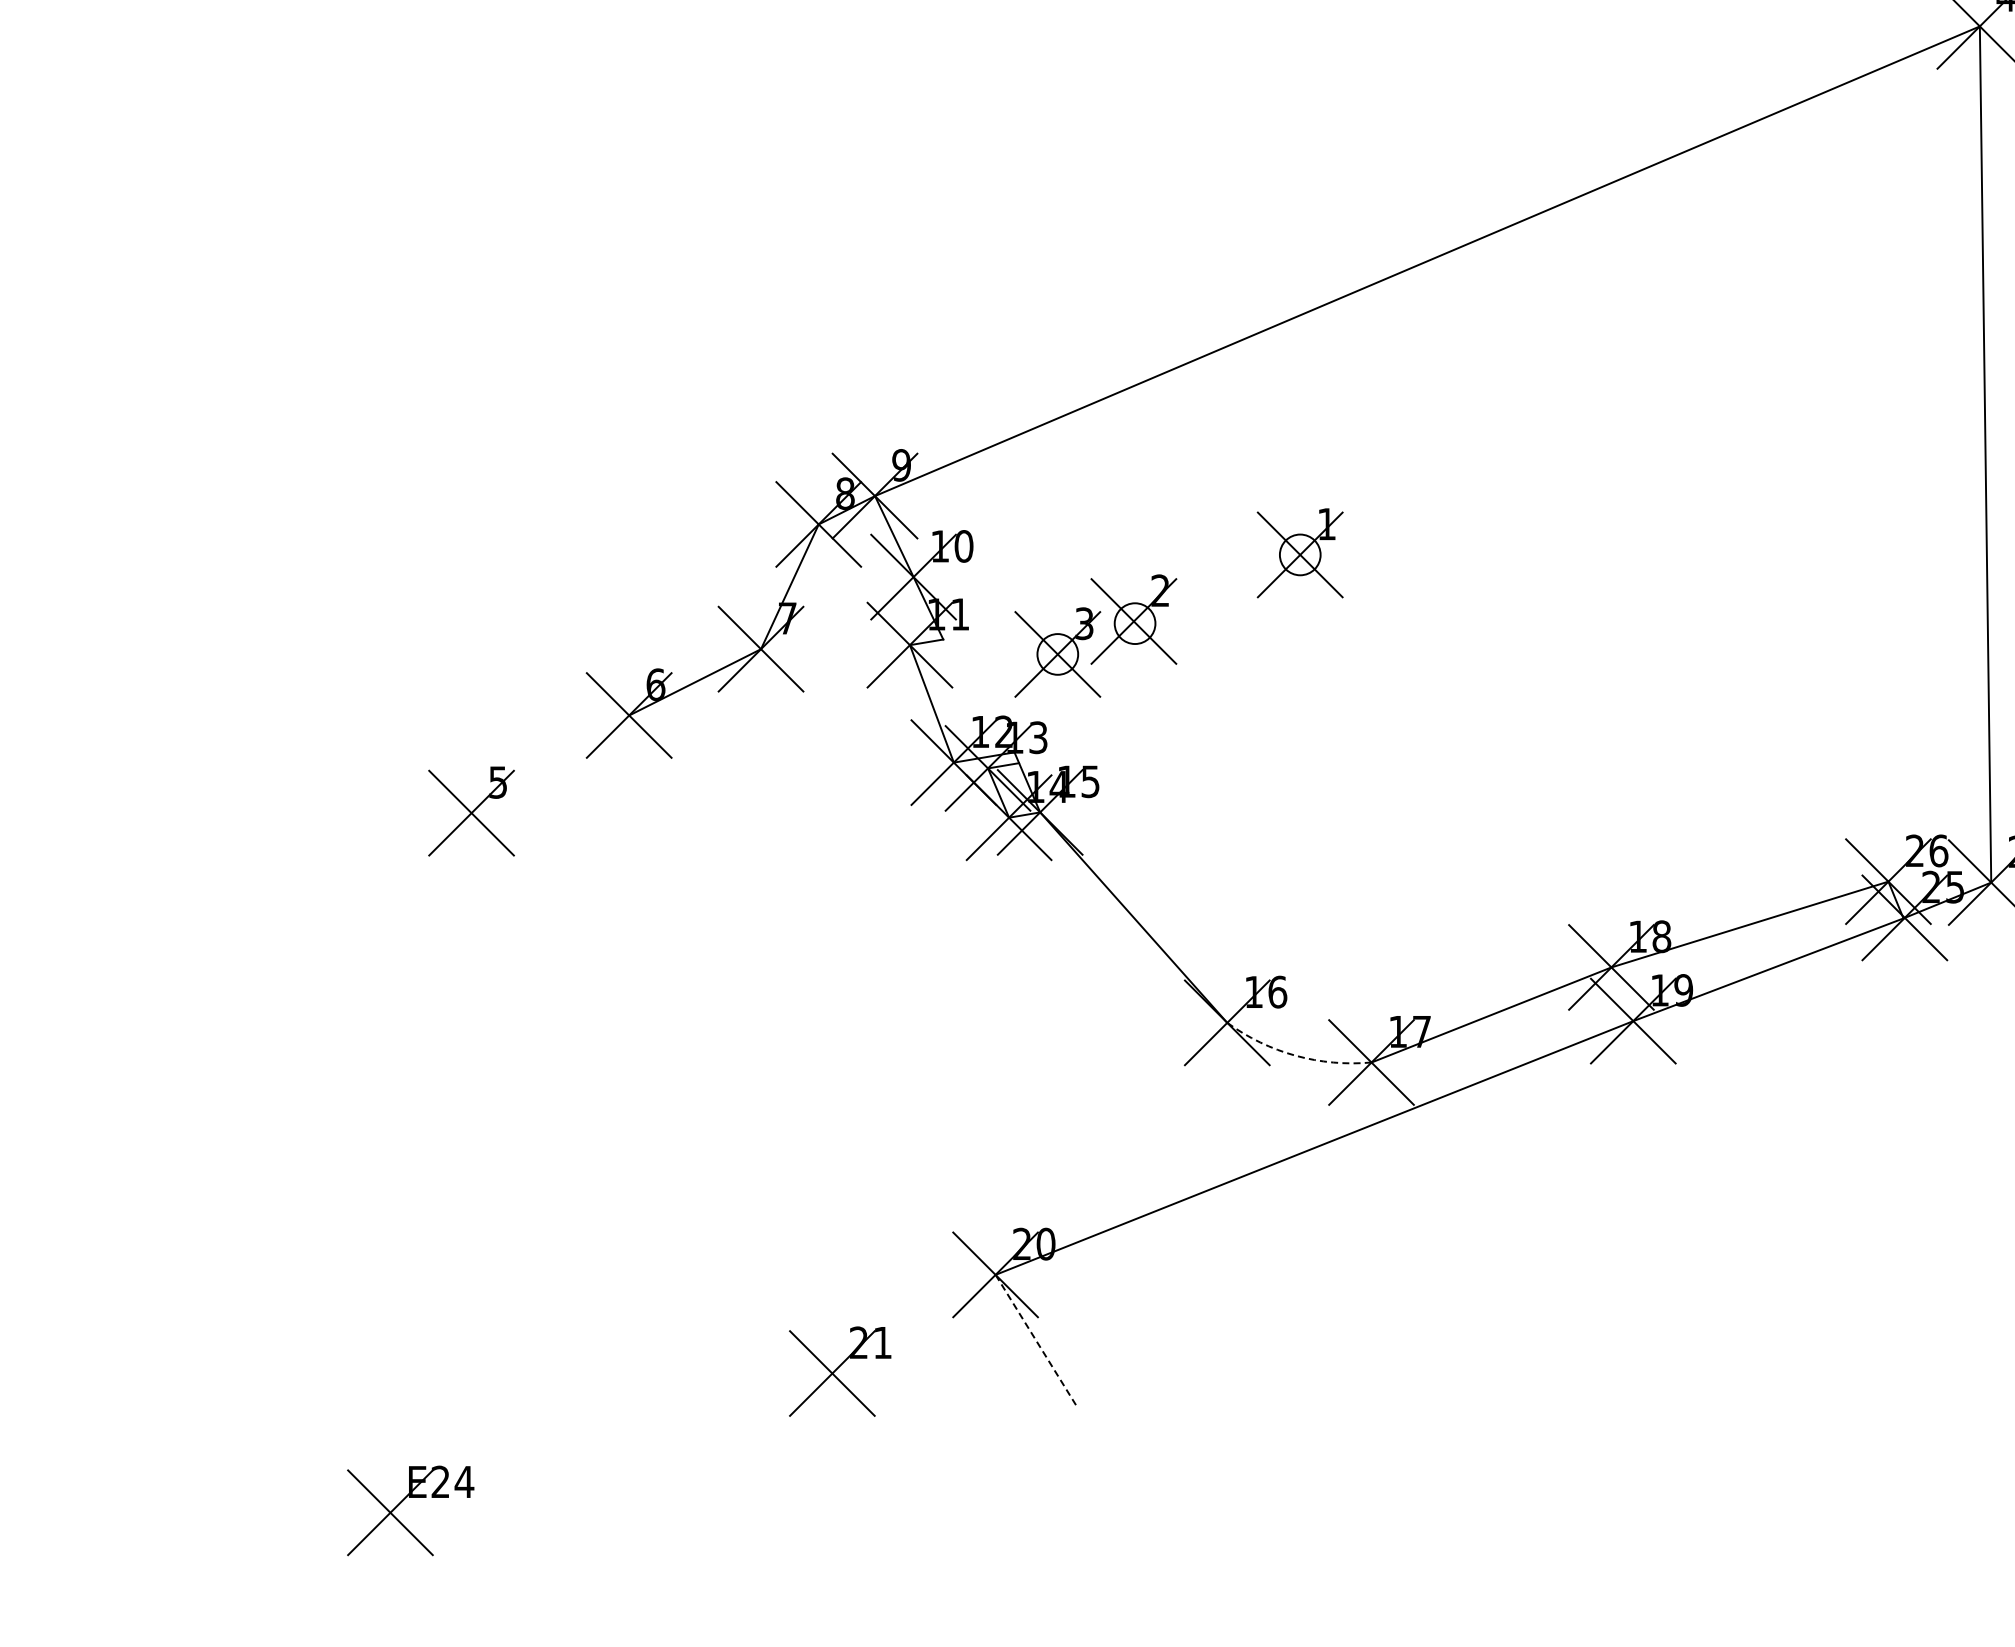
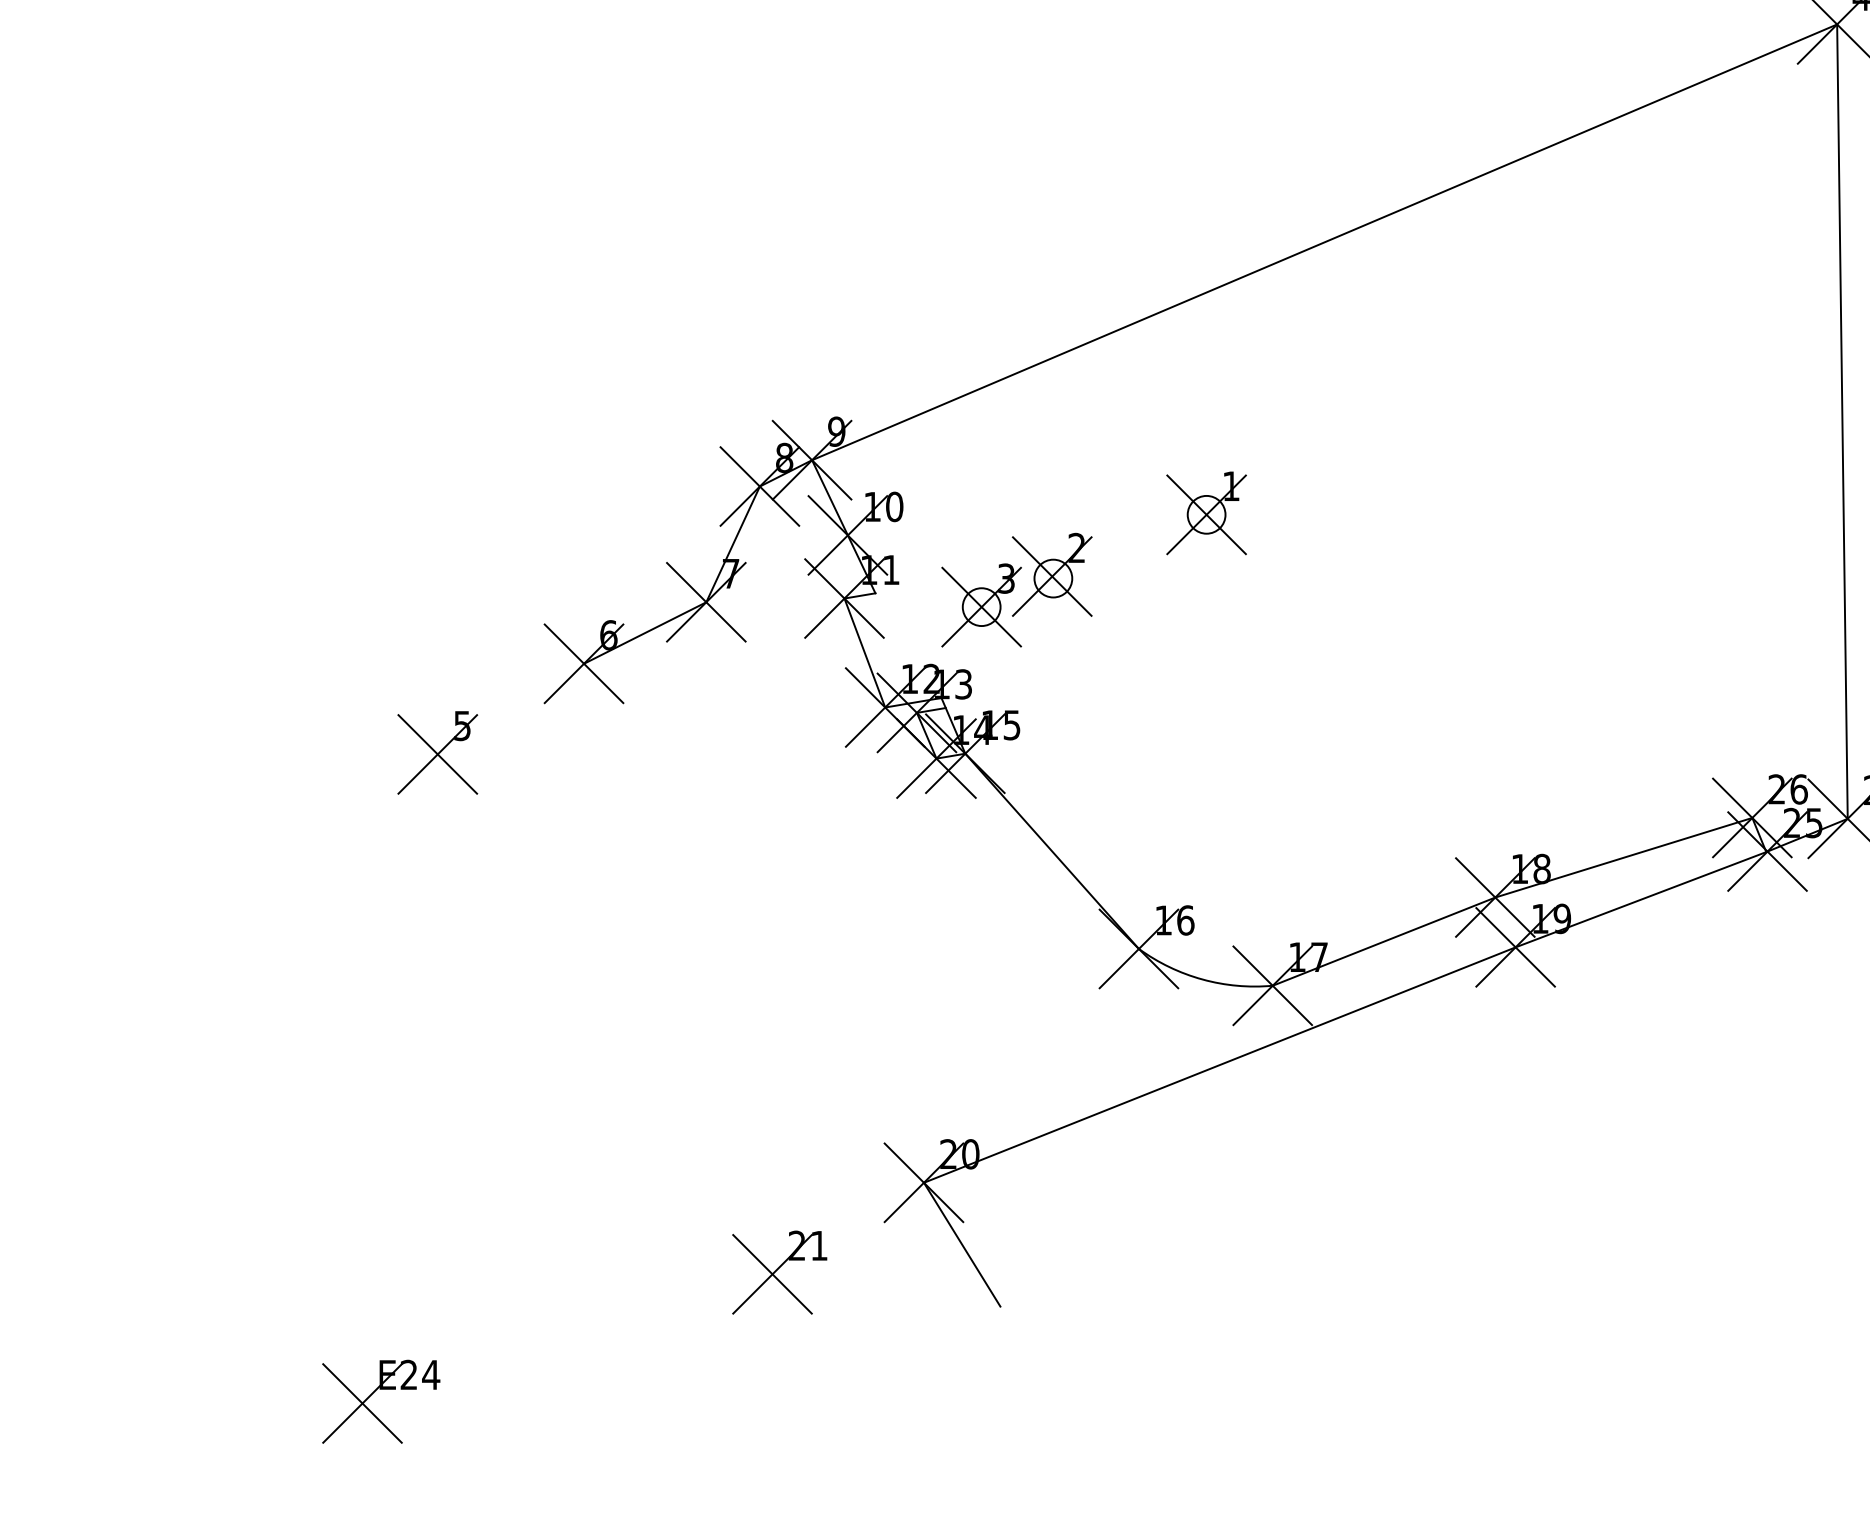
arc: (1295, 1055) -> (1202, 979), dashed -> solid
line: (1037, 1342) -> (962, 1245), dashed -> solid

